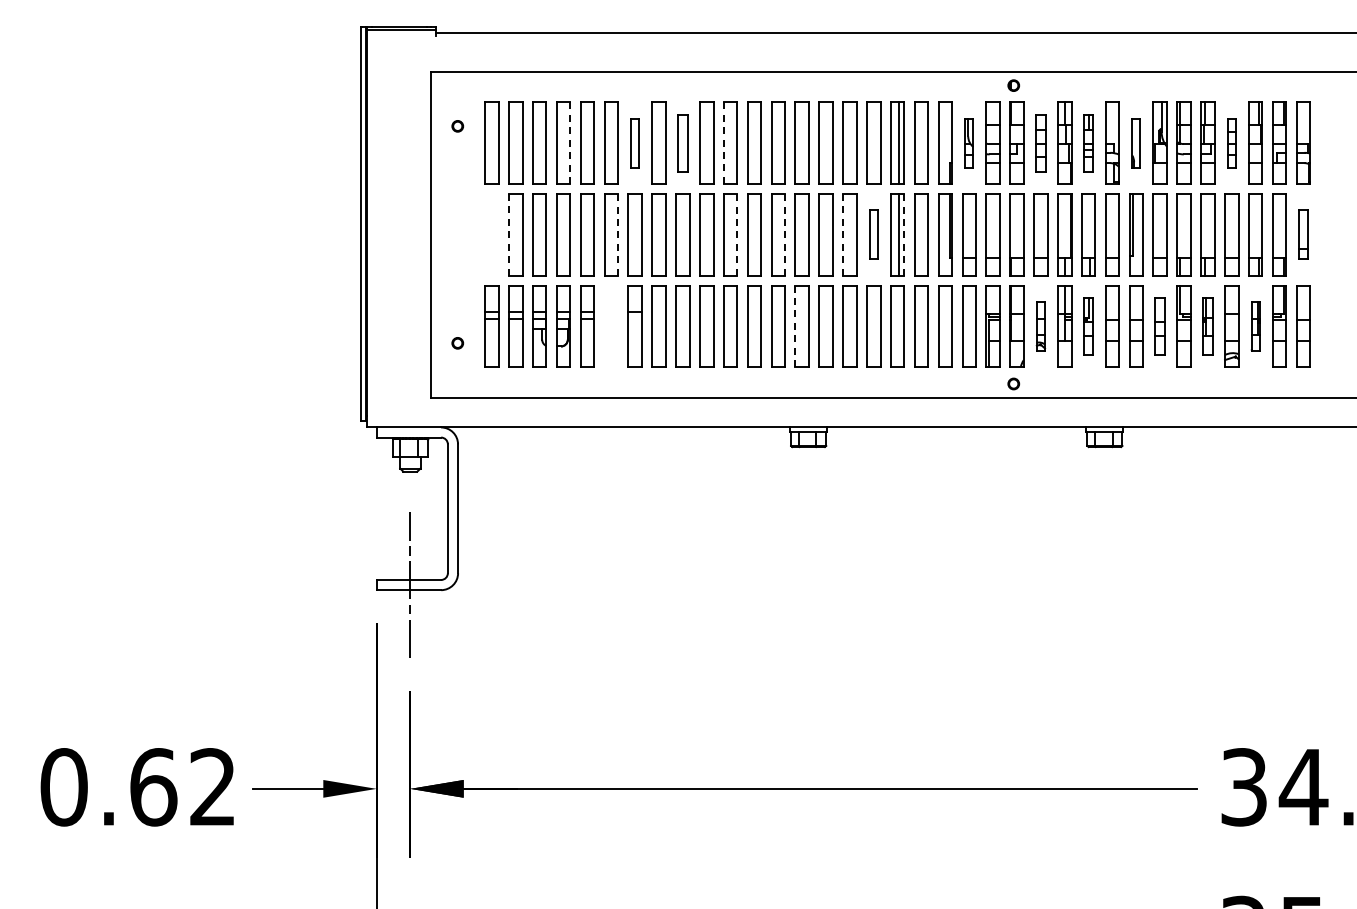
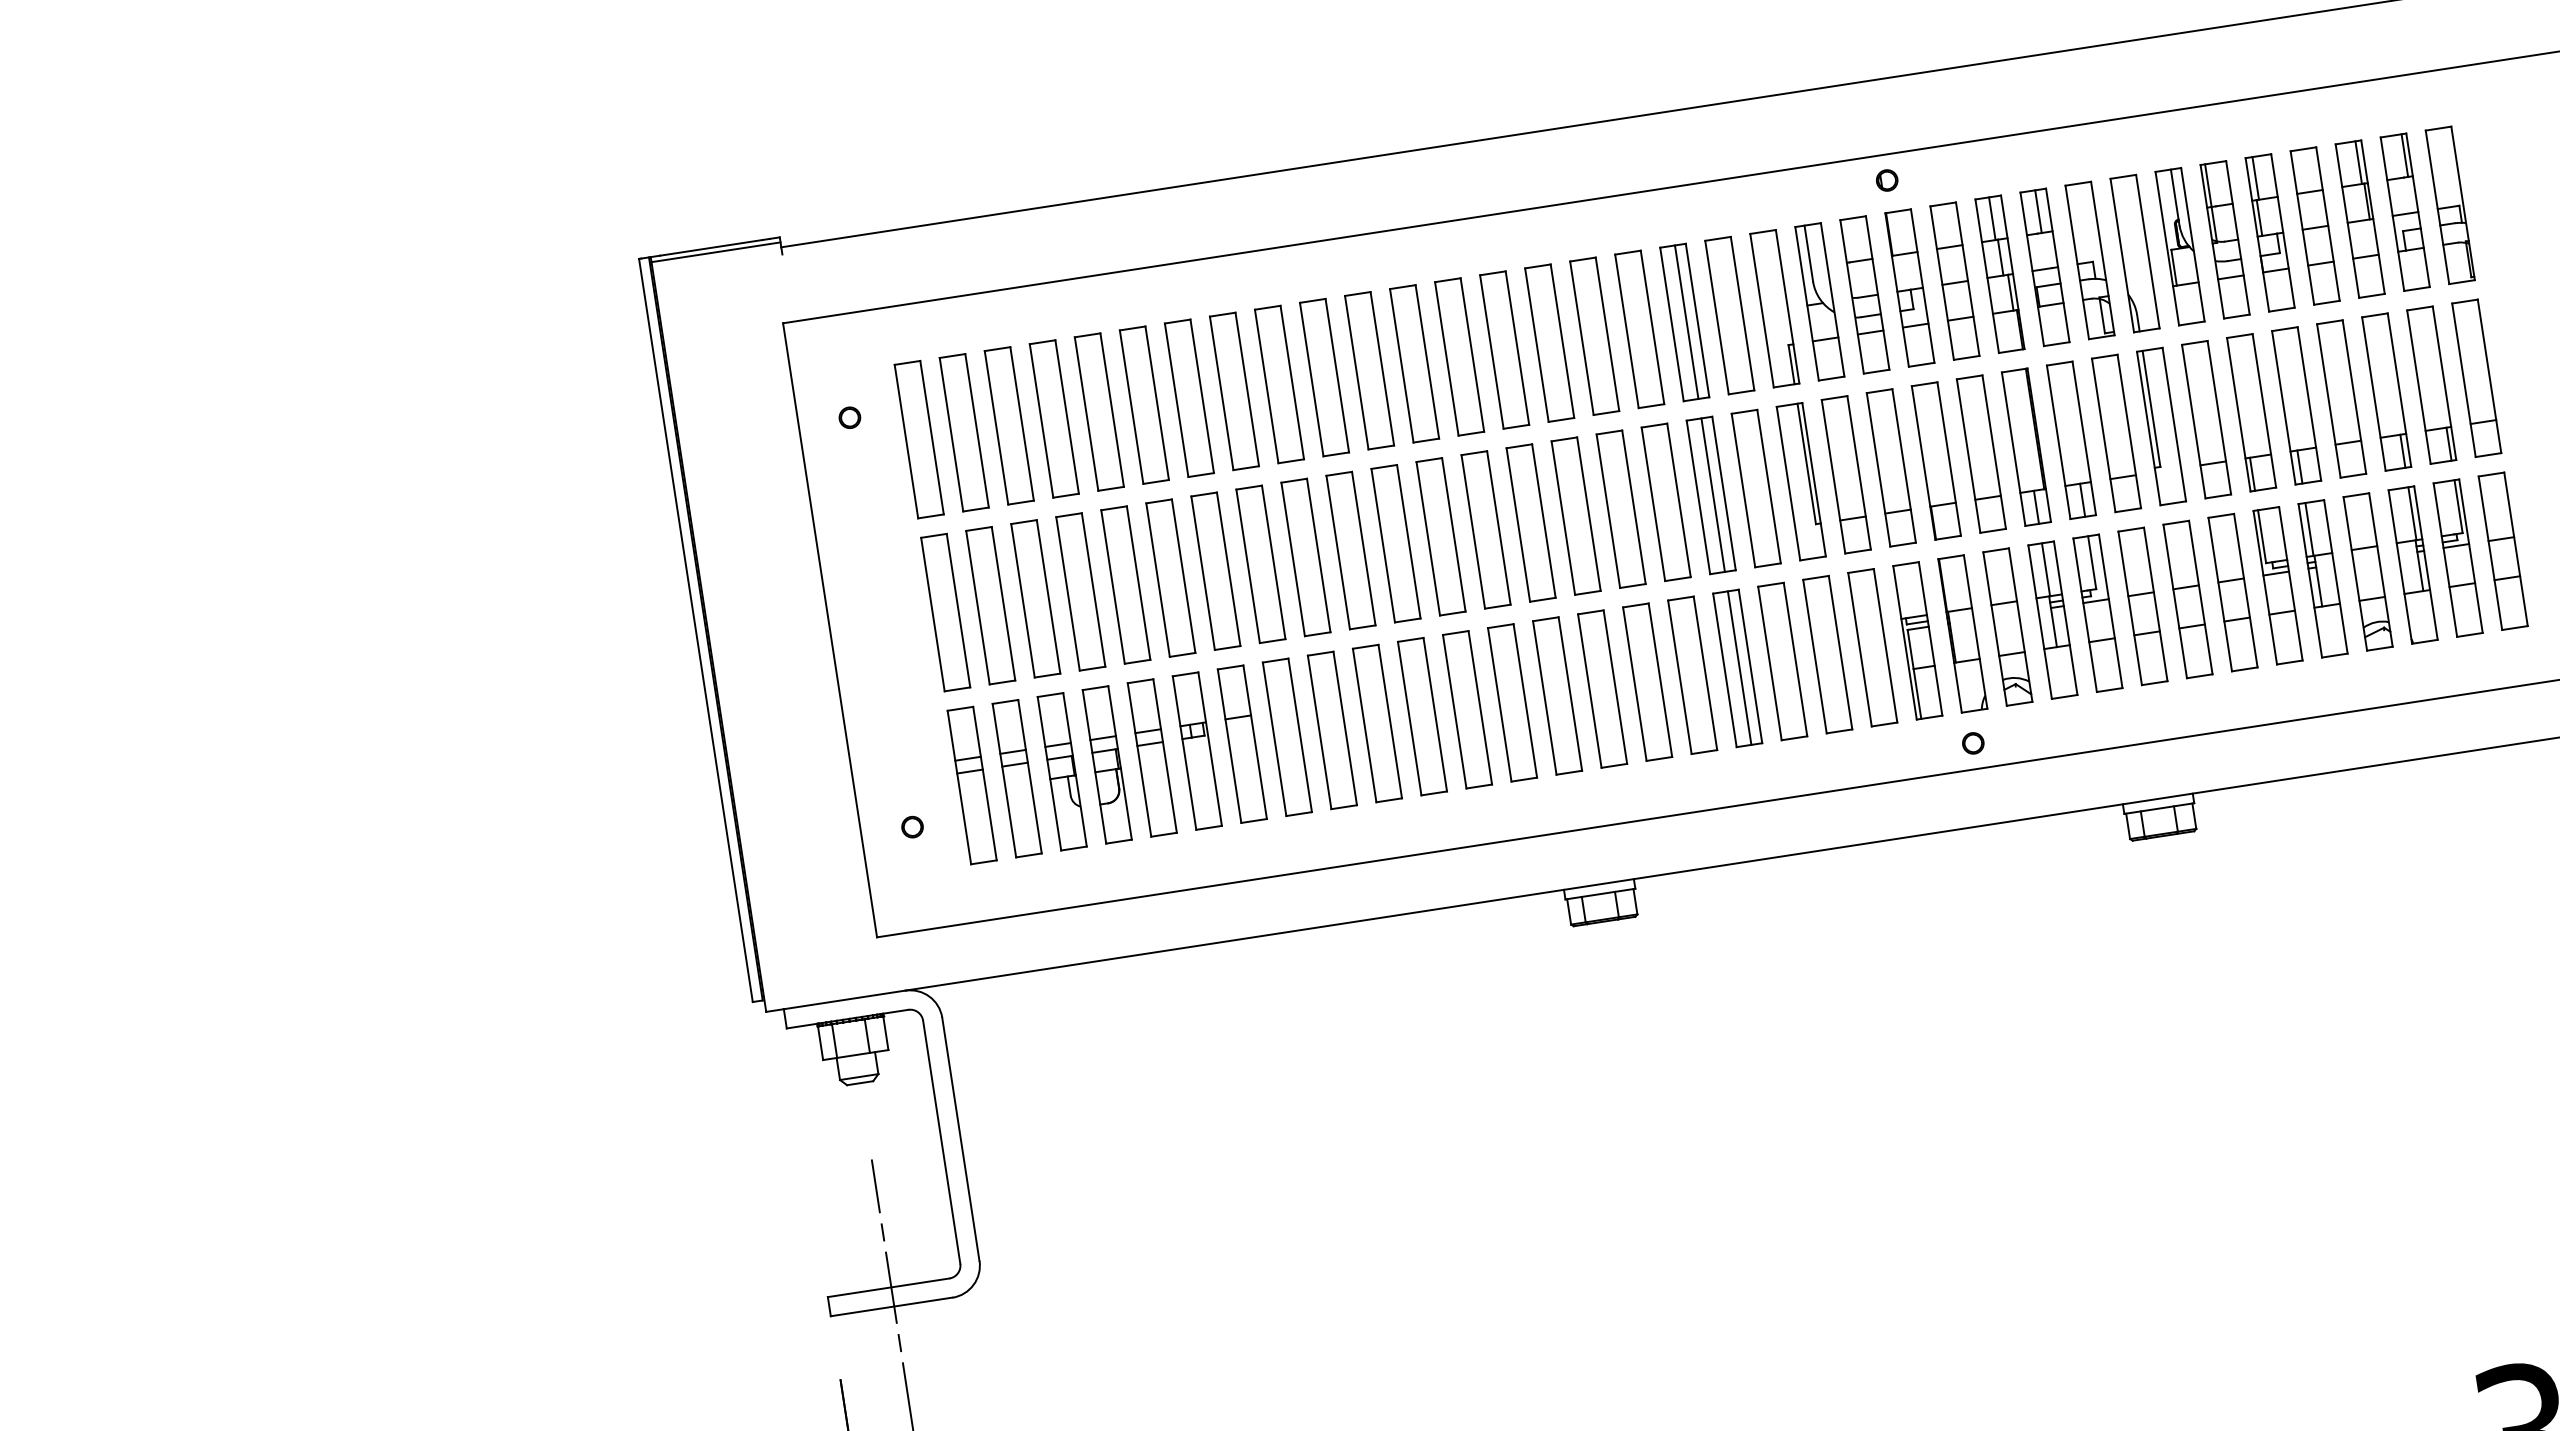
part: (634, 142) -> (1188, 397), size x1.67
part: (682, 142) -> (1278, 383), size x1.43
part: (969, 142) -> (1820, 300), size x1.67
part: (1040, 142) -> (1954, 280), size x1.43
part: (1088, 142) -> (2044, 266), size x1.43
part: (1136, 142) -> (2135, 252), size x1.67
part: (1231, 142) -> (2314, 224), size x1.67
line: (570, 143) -> (1067, 417), dashed -> solid
line: (723, 143) -> (1356, 373), dashed -> solid
part: (491, 234) -> (944, 612), added
line: (509, 234) -> (978, 606), dashed -> solid
line: (618, 234) -> (1184, 575), dashed -> solid
line: (737, 234) -> (1408, 541), dashed -> solid
line: (785, 234) -> (1499, 527), dashed -> solid
line: (843, 234) -> (1608, 510), dashed -> solid
part: (873, 234) -> (1665, 501), size x1.67
line: (904, 234) -> (1723, 492), dashed -> solid
part: (1303, 234) -> (2476, 377), size x1.67
part: (611, 326) -> (1197, 751), added
line: (795, 326) -> (1544, 697), dashed -> solid
line: (898, 326) -> (1739, 668), added
part: (1040, 326) -> (2007, 627), size x1.67
part: (1088, 326) -> (2097, 613), size x1.43
part: (1159, 326) -> (2231, 592), size x1.43
part: (1207, 326) -> (2322, 578), size x1.43
part: (1255, 326) -> (2412, 565), size x1.67

